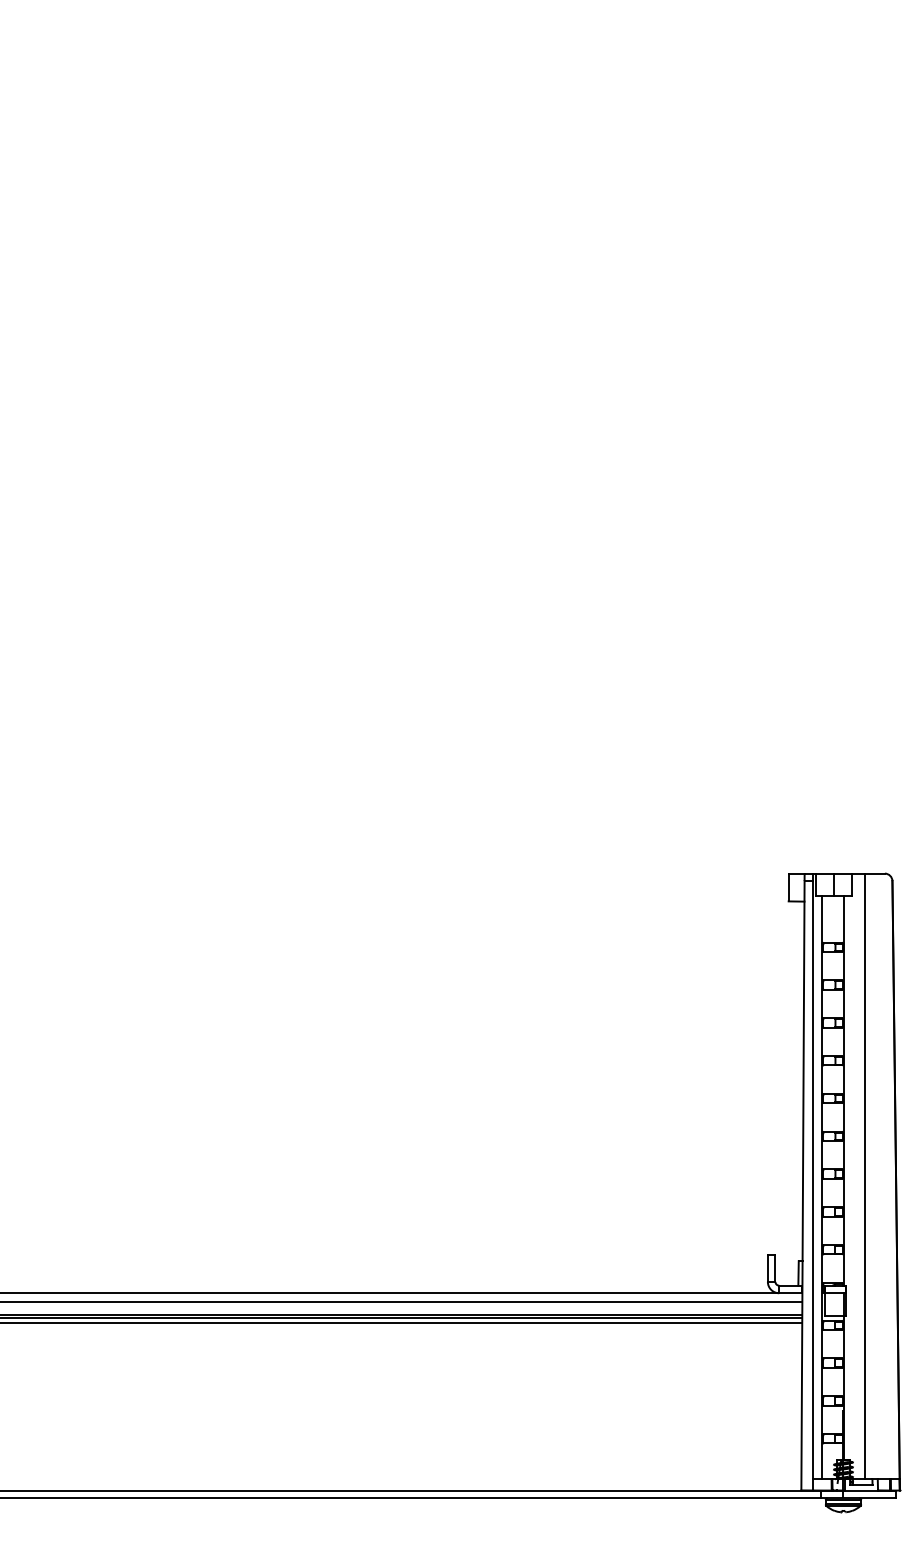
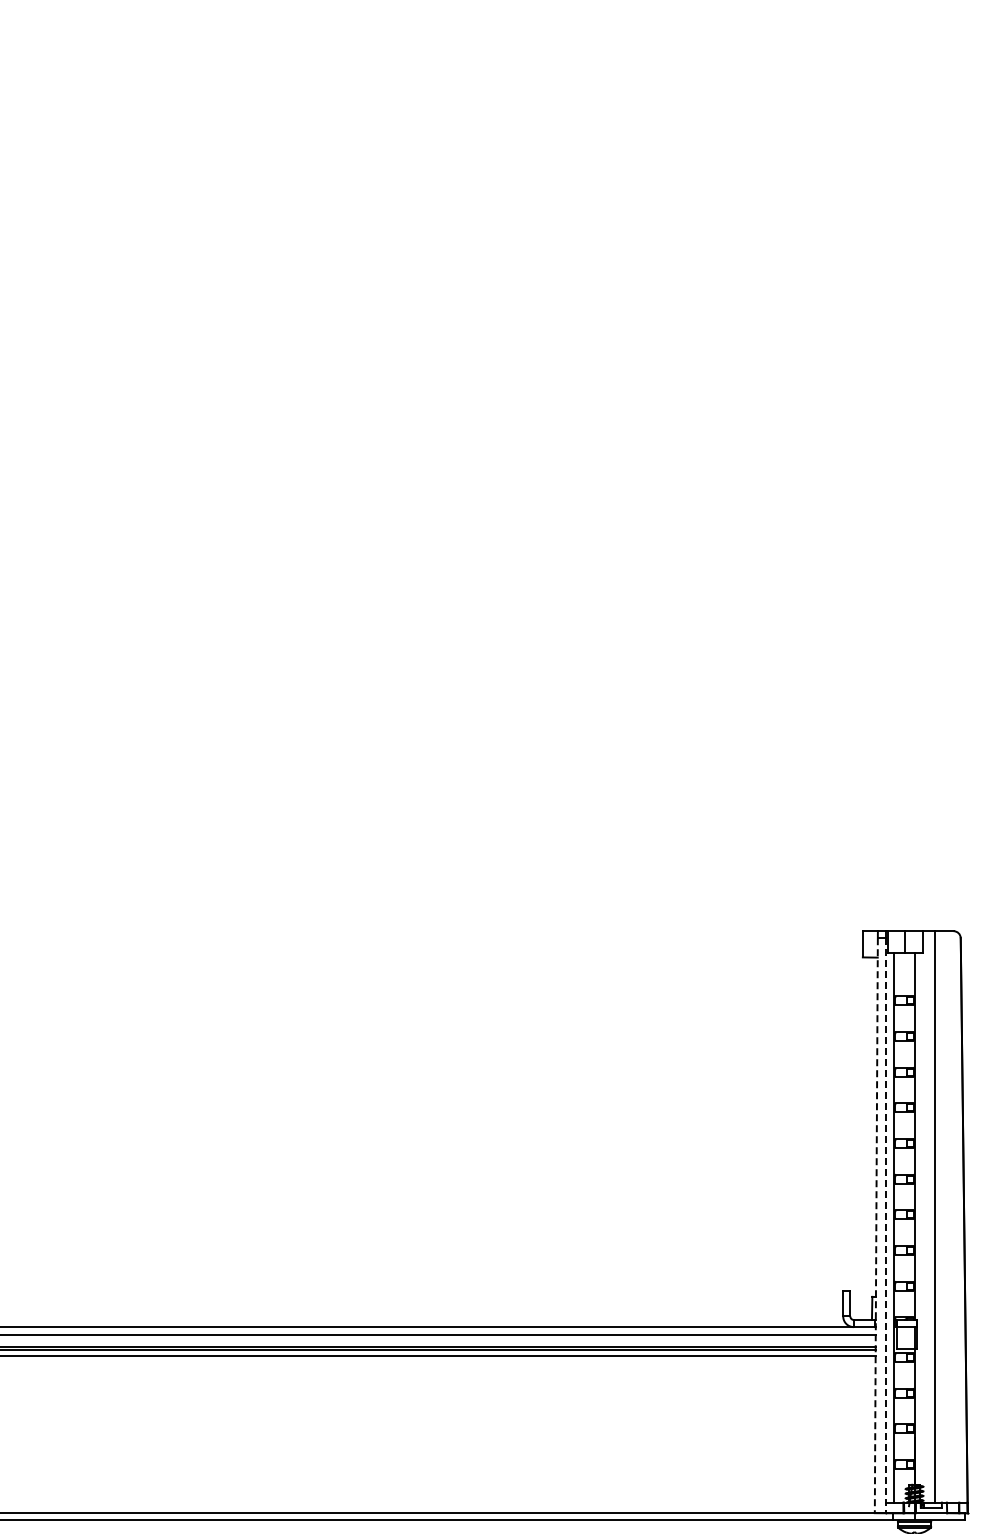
line: (812, 1185) -> (885, 1225), solid -> dashed
line: (803, 1186) -> (876, 1226), solid -> dashed

